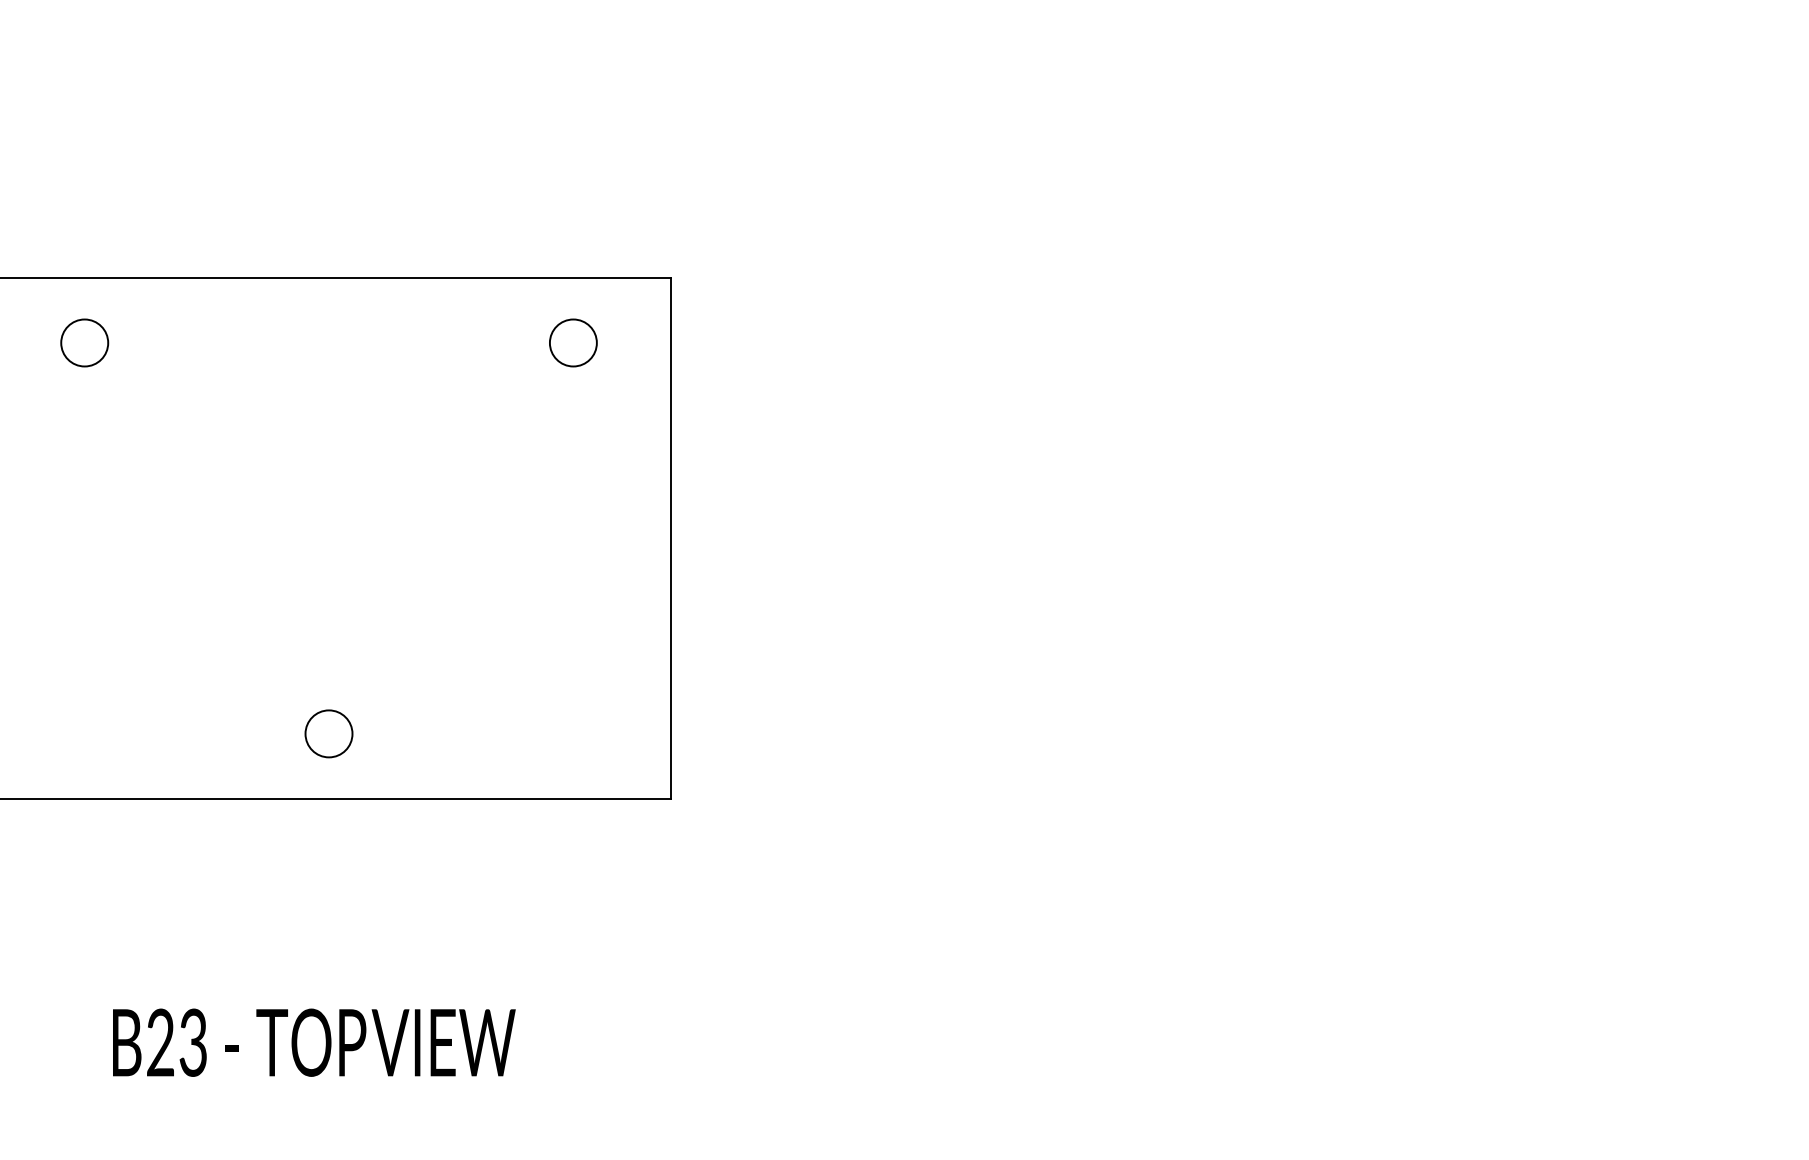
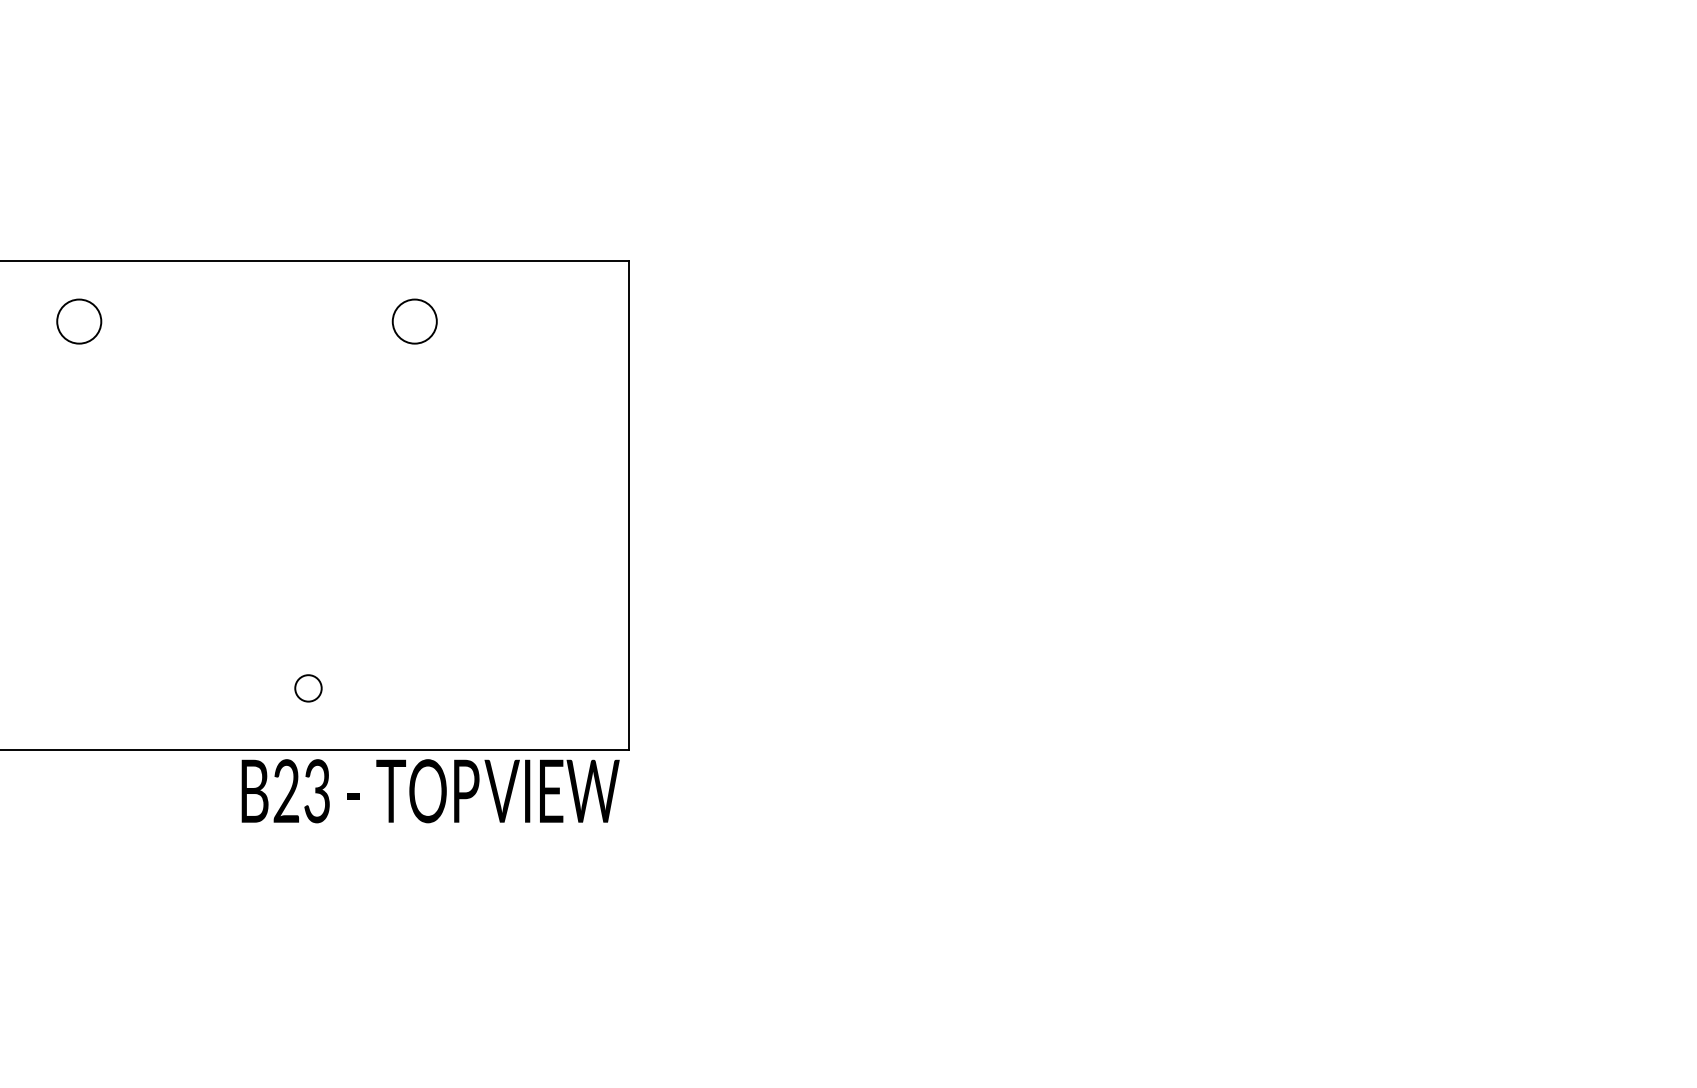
circle: (573, 342) -> (414, 321), moved
circle: (329, 733) -> (308, 688), size x0.6
text: (314, 1043) -> (430, 791), moved

